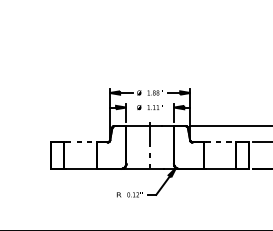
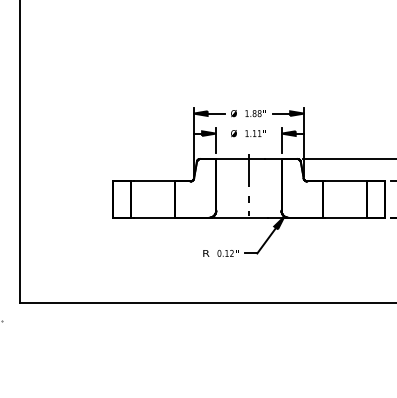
line: (81, 142) -> (154, 181), dashed -> solid
line: (220, 142) -> (345, 181), dashed -> solid

